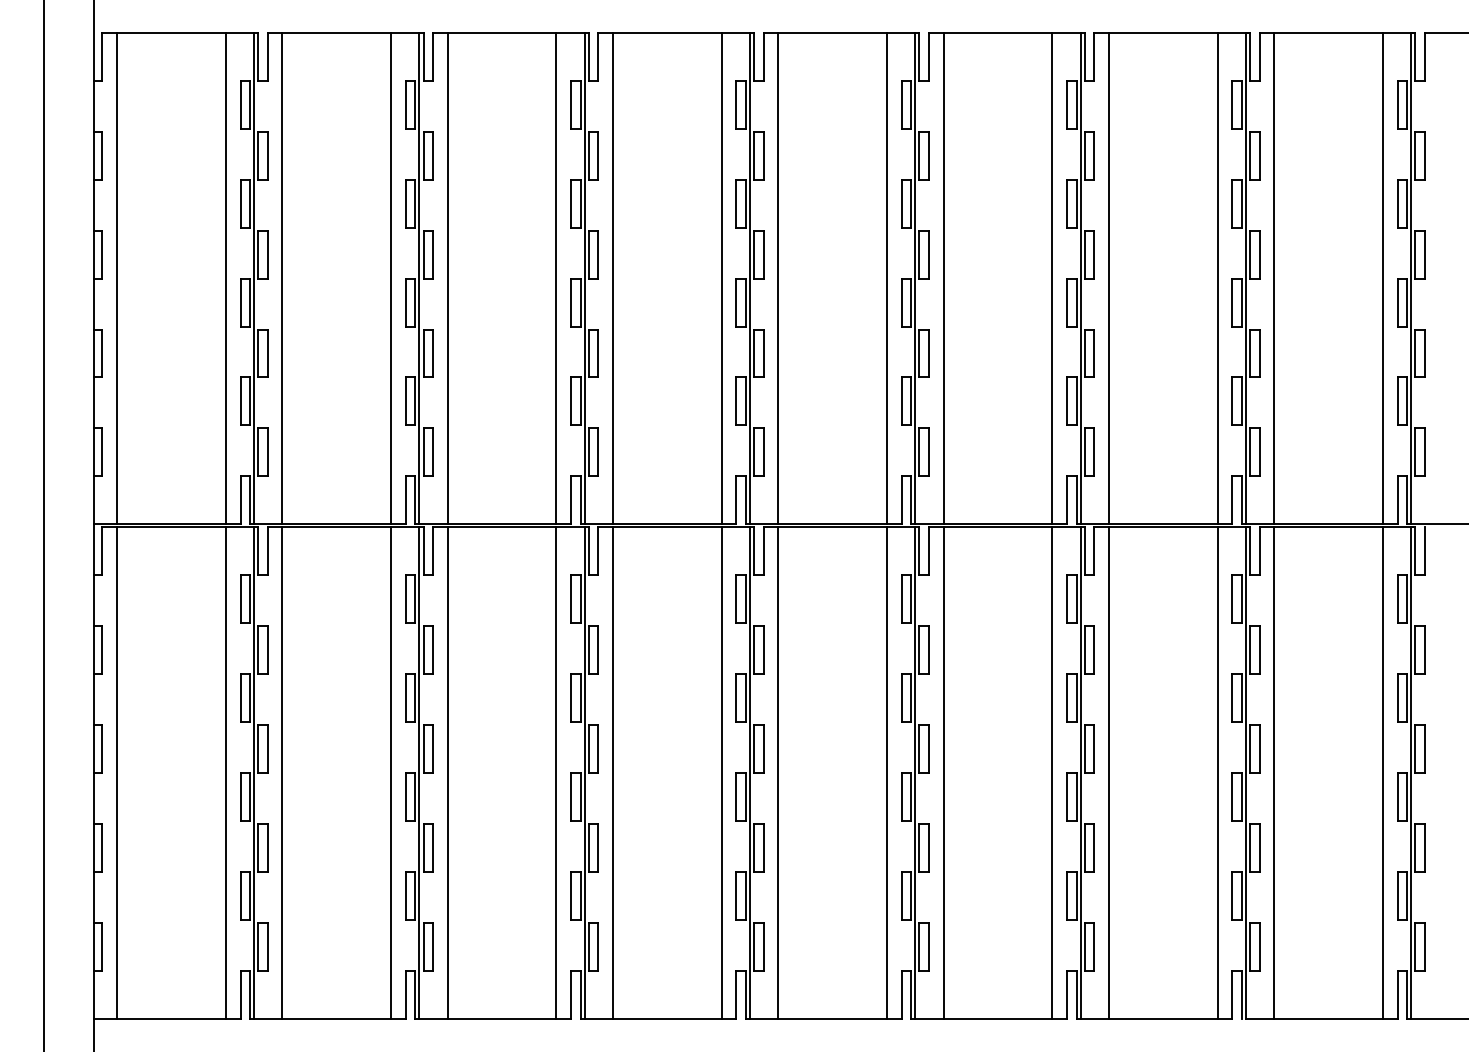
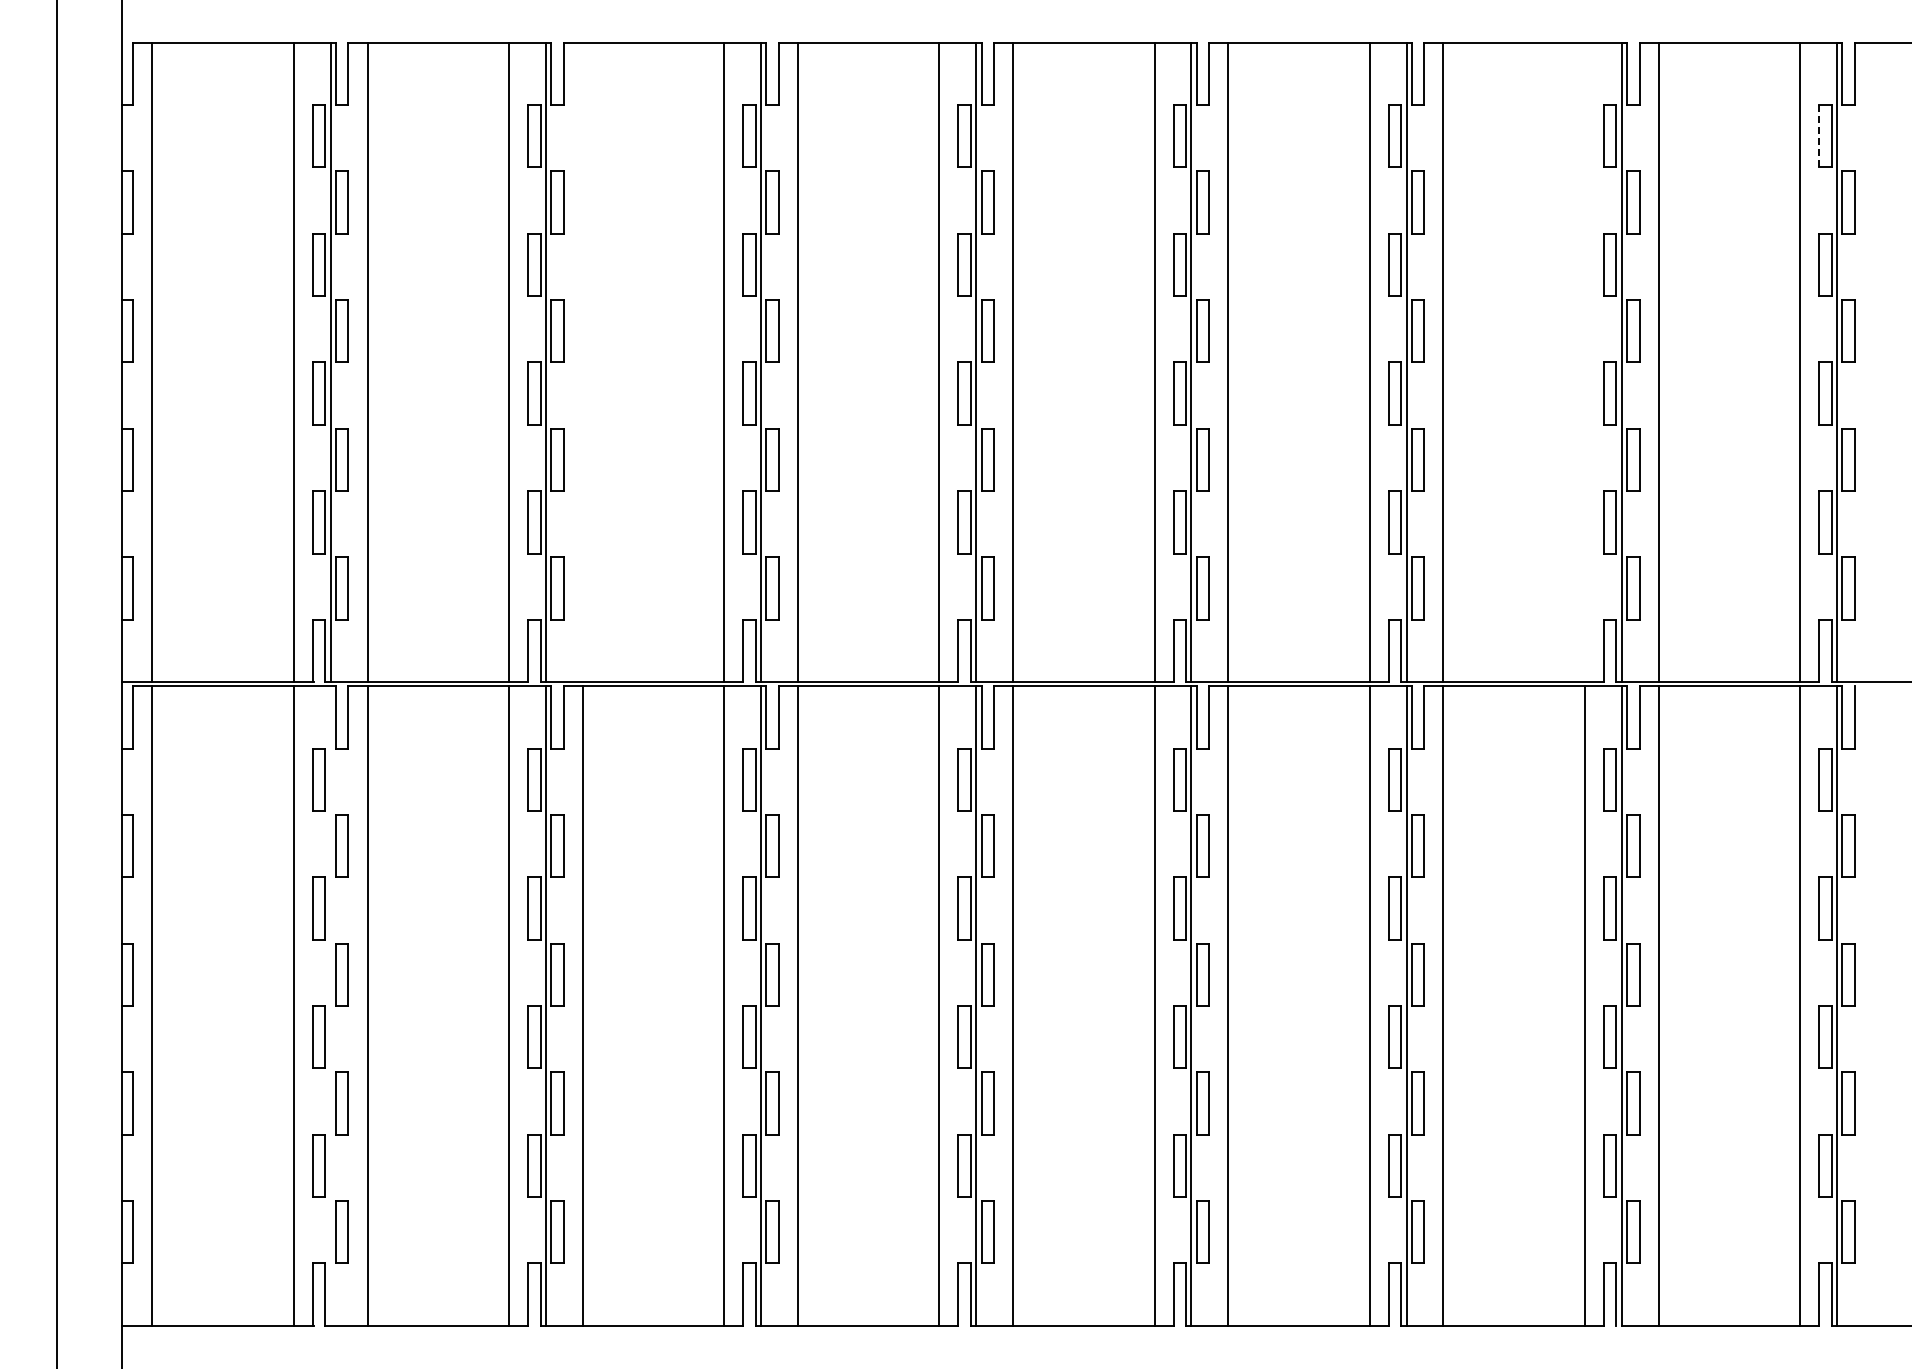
line: (1397, 105) -> (1819, 136), solid -> dashed
line: (447, 278) -> (582, 362), removed
line: (1217, 278) -> (1584, 362), removed
line: (253, 772) -> (330, 1005), removed

